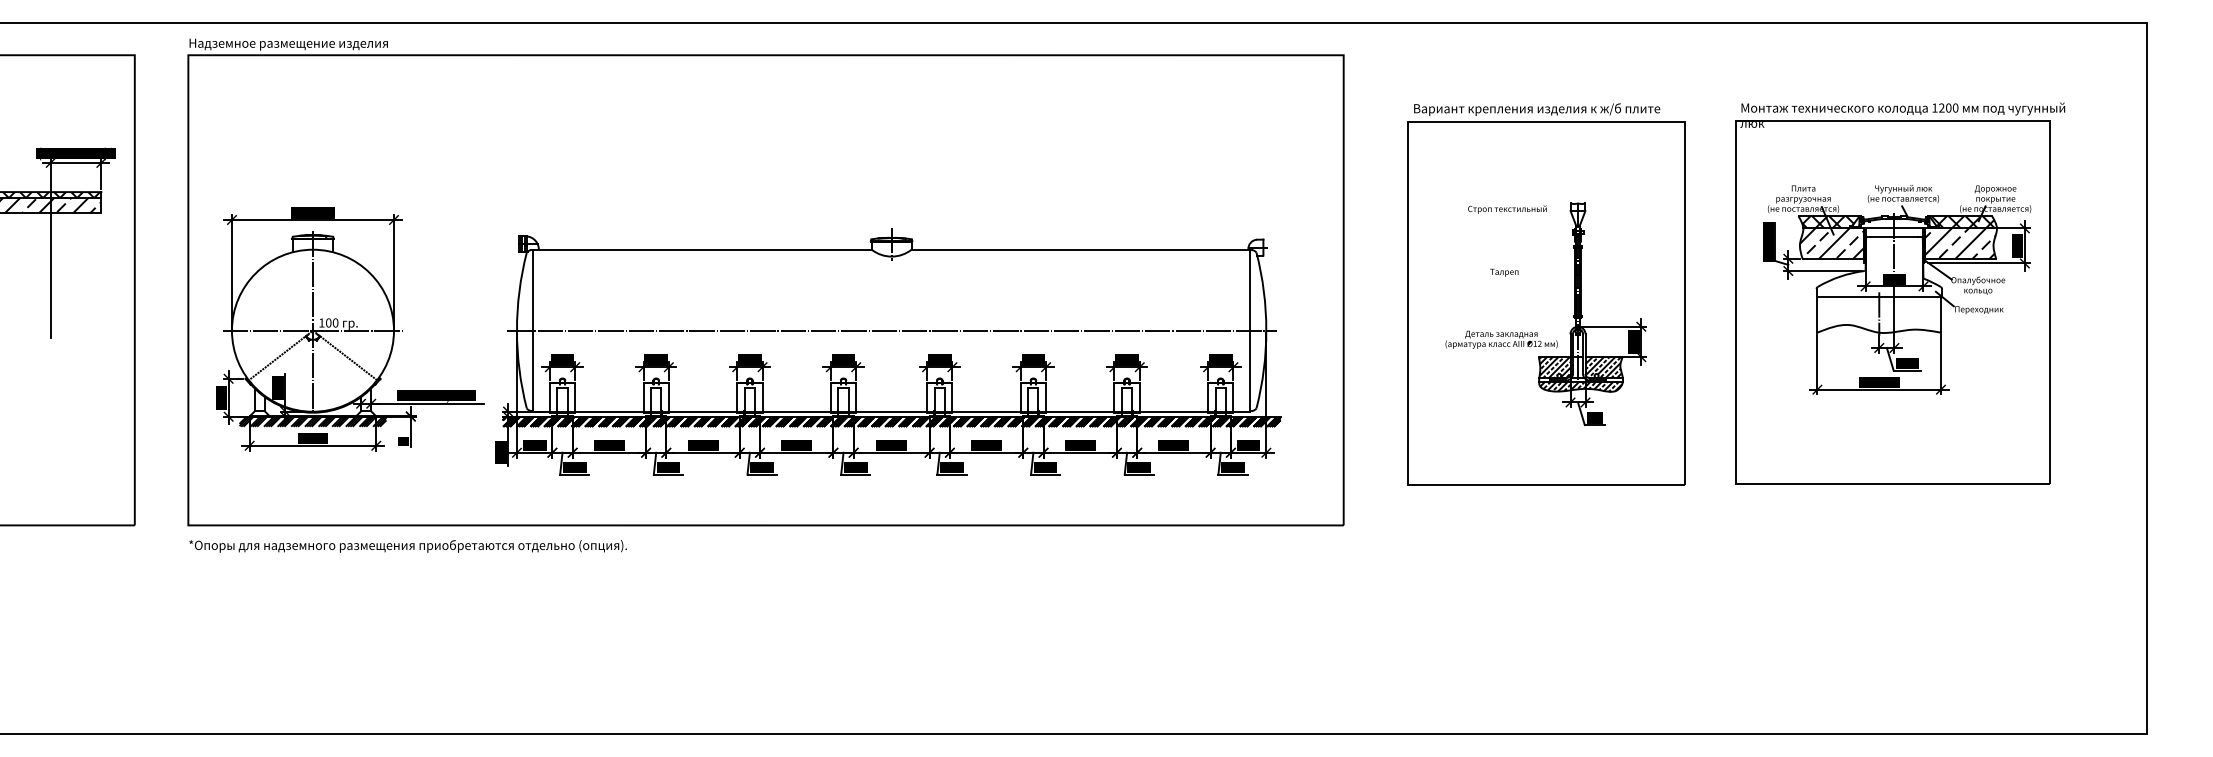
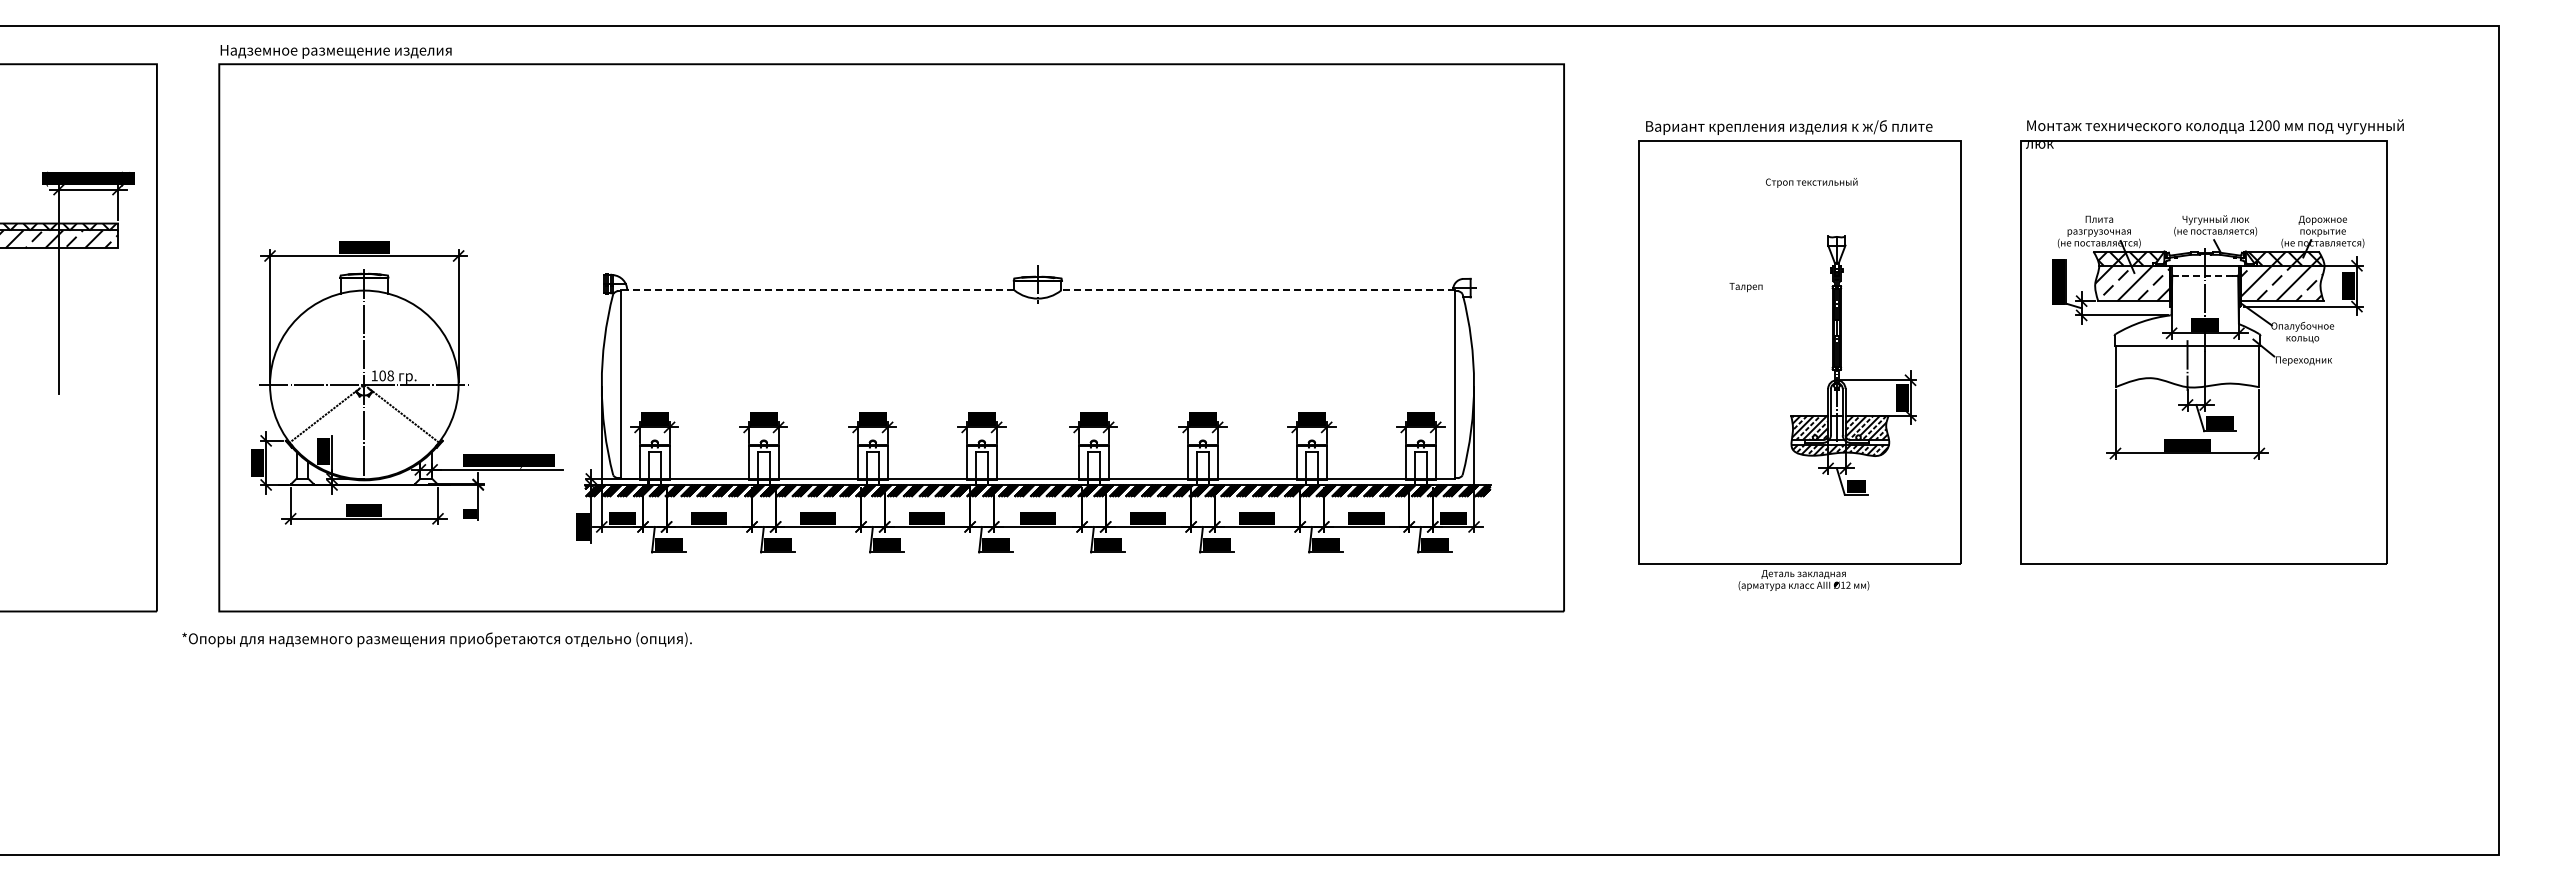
text: (1507, 209) -> (1811, 182), moved
line: (1894, 236) -> (2205, 275), solid -> dashed
line: (702, 249) -> (817, 290), solid -> dashed
line: (1081, 249) -> (1258, 290), solid -> dashed
text: (1503, 272) -> (1745, 287), moved
text: (335, 322) -> (390, 375), 100 -> 108
line: (892, 330) -> (1038, 384), removed
text: (1501, 339) -> (1803, 580), moved
hatch: (312, 421) -> (363, 490), removed
text: (407, 546) -> (436, 639), moved

